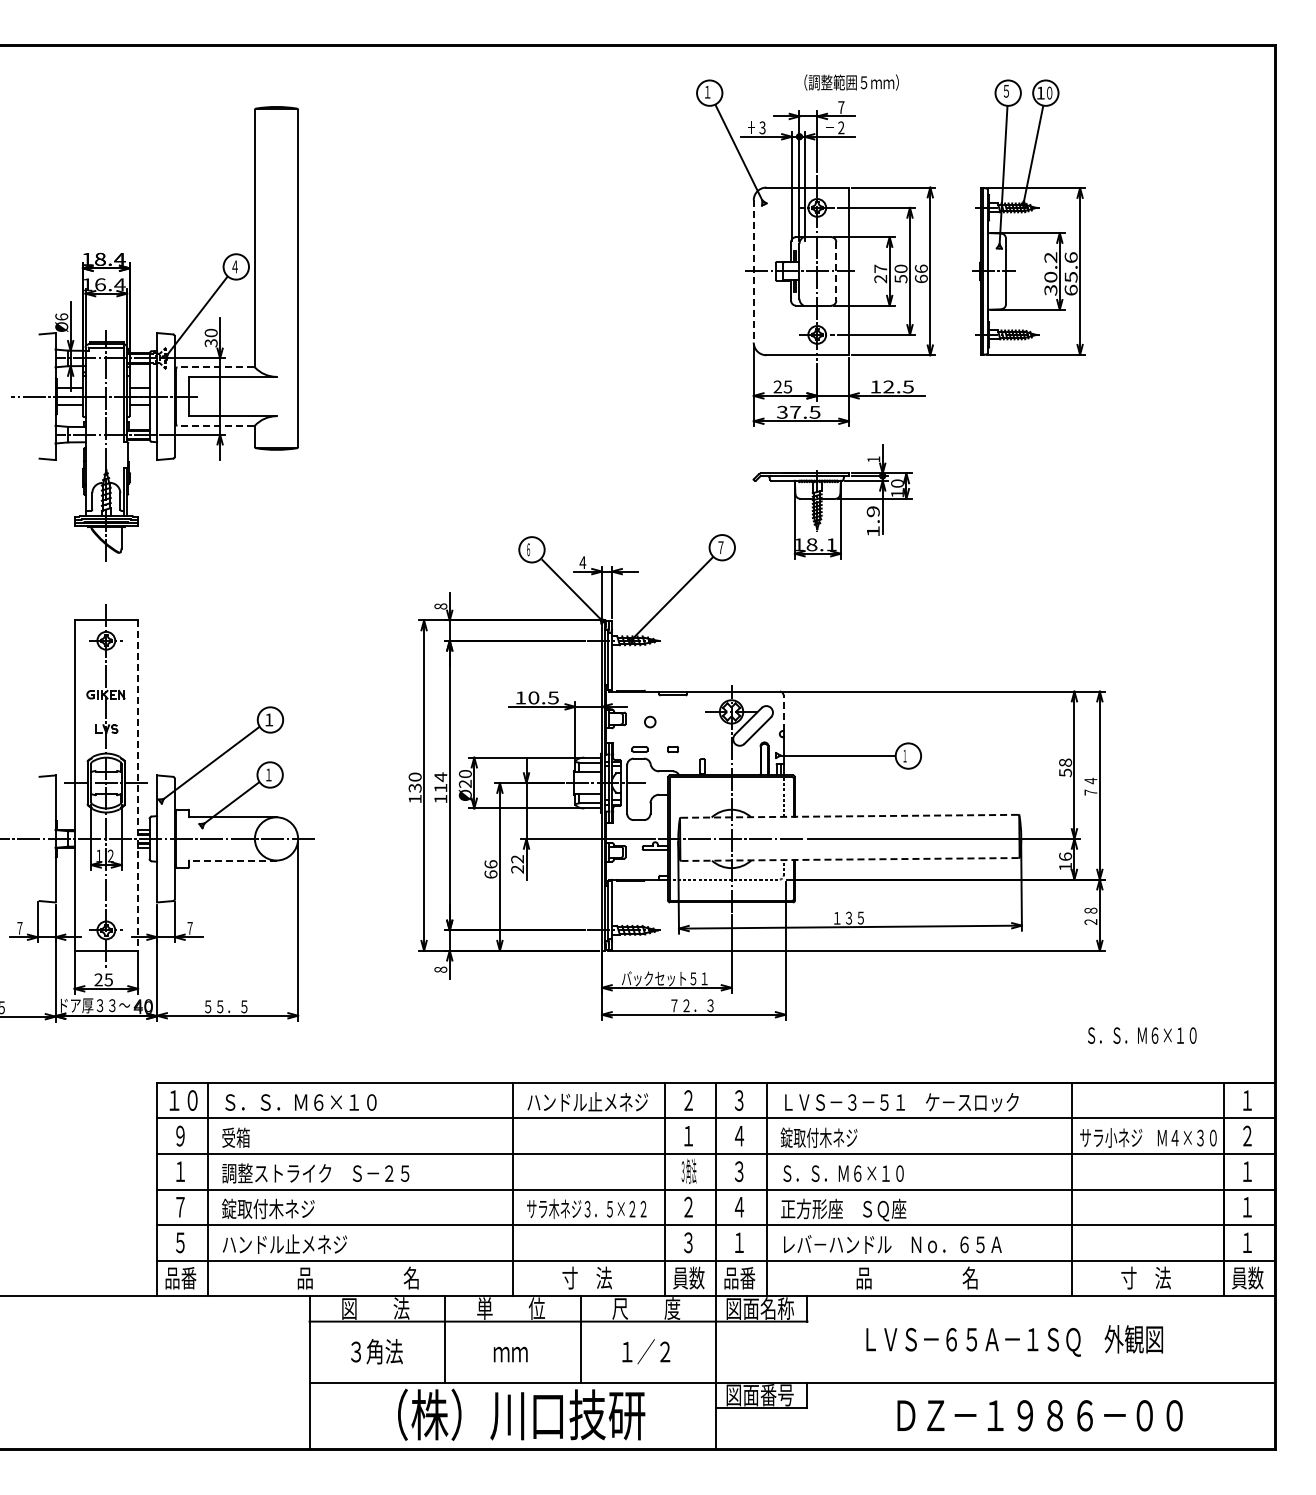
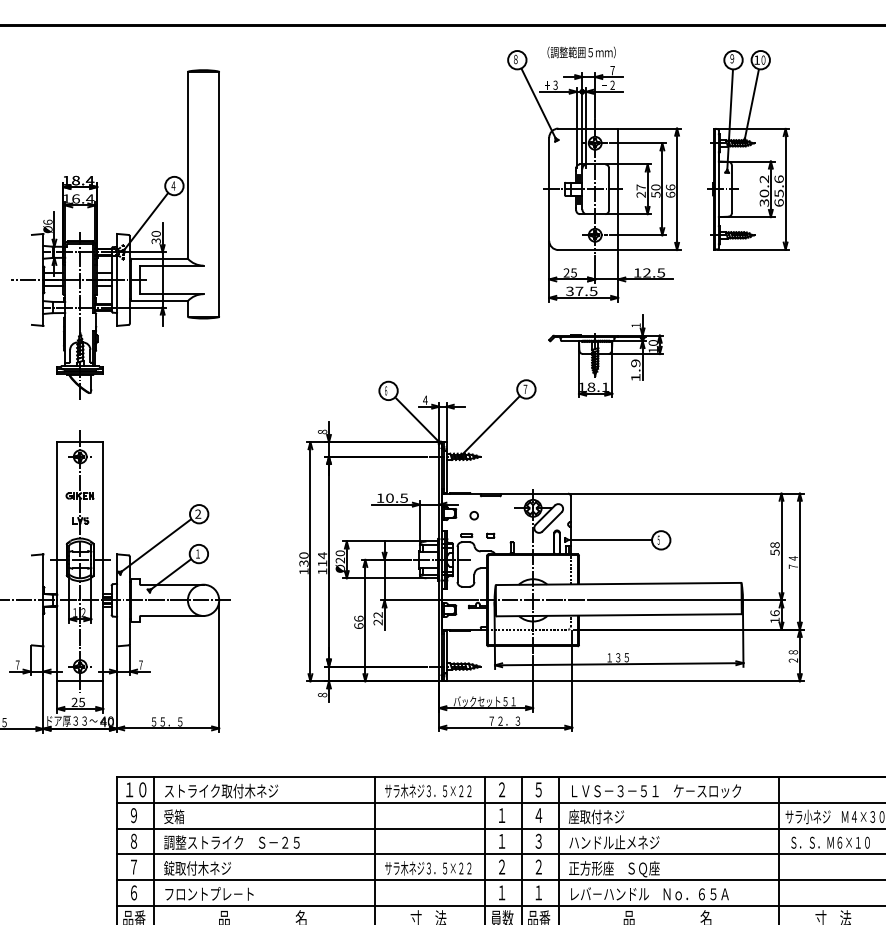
text: (851, 82) -> (581, 52), moved
text: (1006, 90) -> (732, 58), ５ -> ９
text: (707, 91) -> (515, 58), １ -> ８
line: (753, 271) -> (549, 189), dashed -> solid
line: (836, 271) -> (609, 189), dashed -> solid
line: (215, 367) -> (159, 258), dashed -> solid
line: (215, 425) -> (159, 300), dashed -> solid
line: (783, 713) -> (570, 509), dashed -> solid
text: (269, 719) -> (198, 513), 1 -> 2
text: (904, 755) -> (658, 539), １ -> ５
line: (138, 786) -> (103, 562), dashed -> solid
line: (849, 816) -> (618, 584), dashed -> solid
line: (850, 859) -> (619, 615), dashed -> solid
line: (232, 860) -> (171, 615), dashed -> solid
text: (1142, 1035) -> (830, 842), moved
text: (739, 1100) -> (538, 789), ３ -> ５
text: (301, 1102) -> (221, 791), Ｓ．Ｓ．Ｍ６×１０ -> ストライク取付木ネジ
text: (587, 1102) -> (428, 791), ハンドル止メネジ -> サラ木ネジ３．５×２２
text: (818, 1137) -> (596, 816), 錠取付木ネジ -> 座取付ネジ
text: (180, 1171) -> (134, 841), １ -> ８
text: (688, 1171) -> (501, 841), ３角法 -> １
text: (843, 1172) -> (614, 841), Ｓ．Ｓ．Ｍ６×１０ -> ハンドル止メネジ
text: (739, 1206) -> (538, 866), ４ -> ２
text: (180, 1242) -> (134, 892), ５ -> ６
text: (688, 1242) -> (501, 892), ３ -> １
text: (284, 1243) -> (209, 893), ハンドル止メネジ -> フロントプレ－ト

